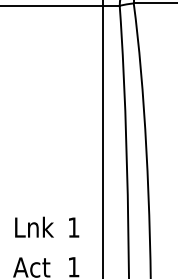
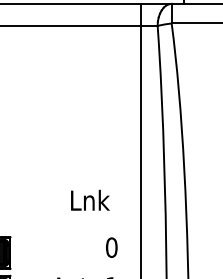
text: (34, 226) -> (90, 199), moved
text: (73, 227) -> (111, 247), 1 -> 0

